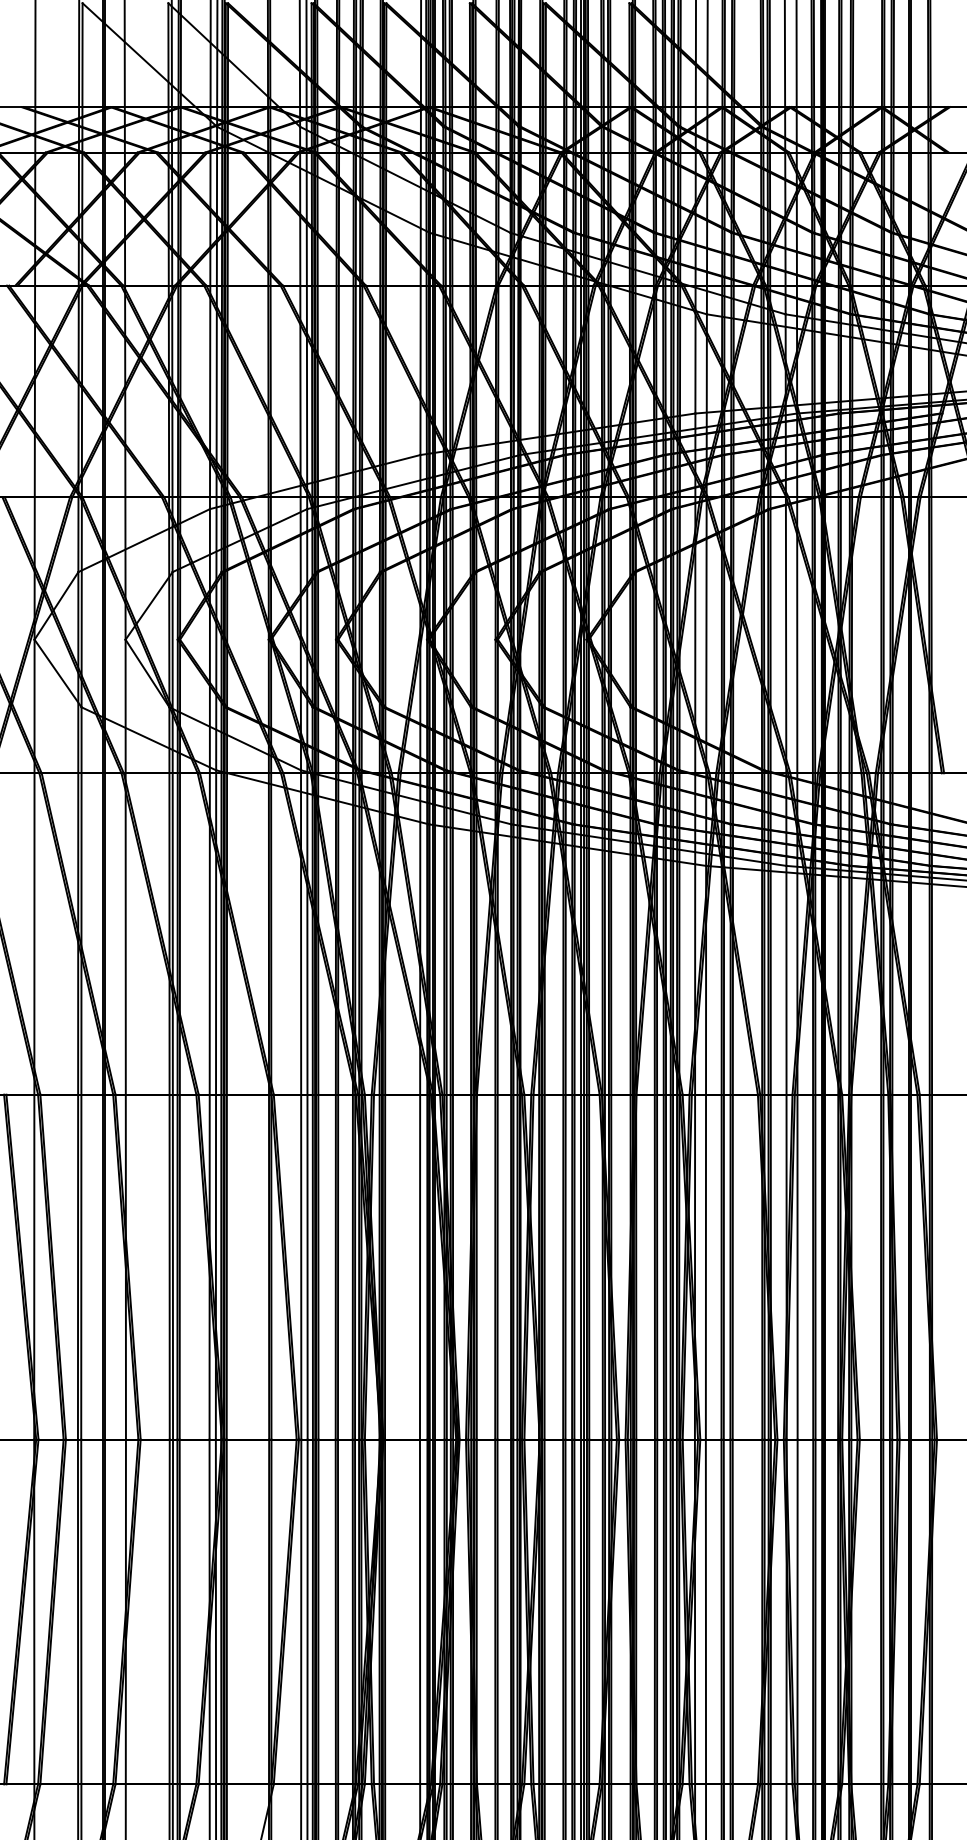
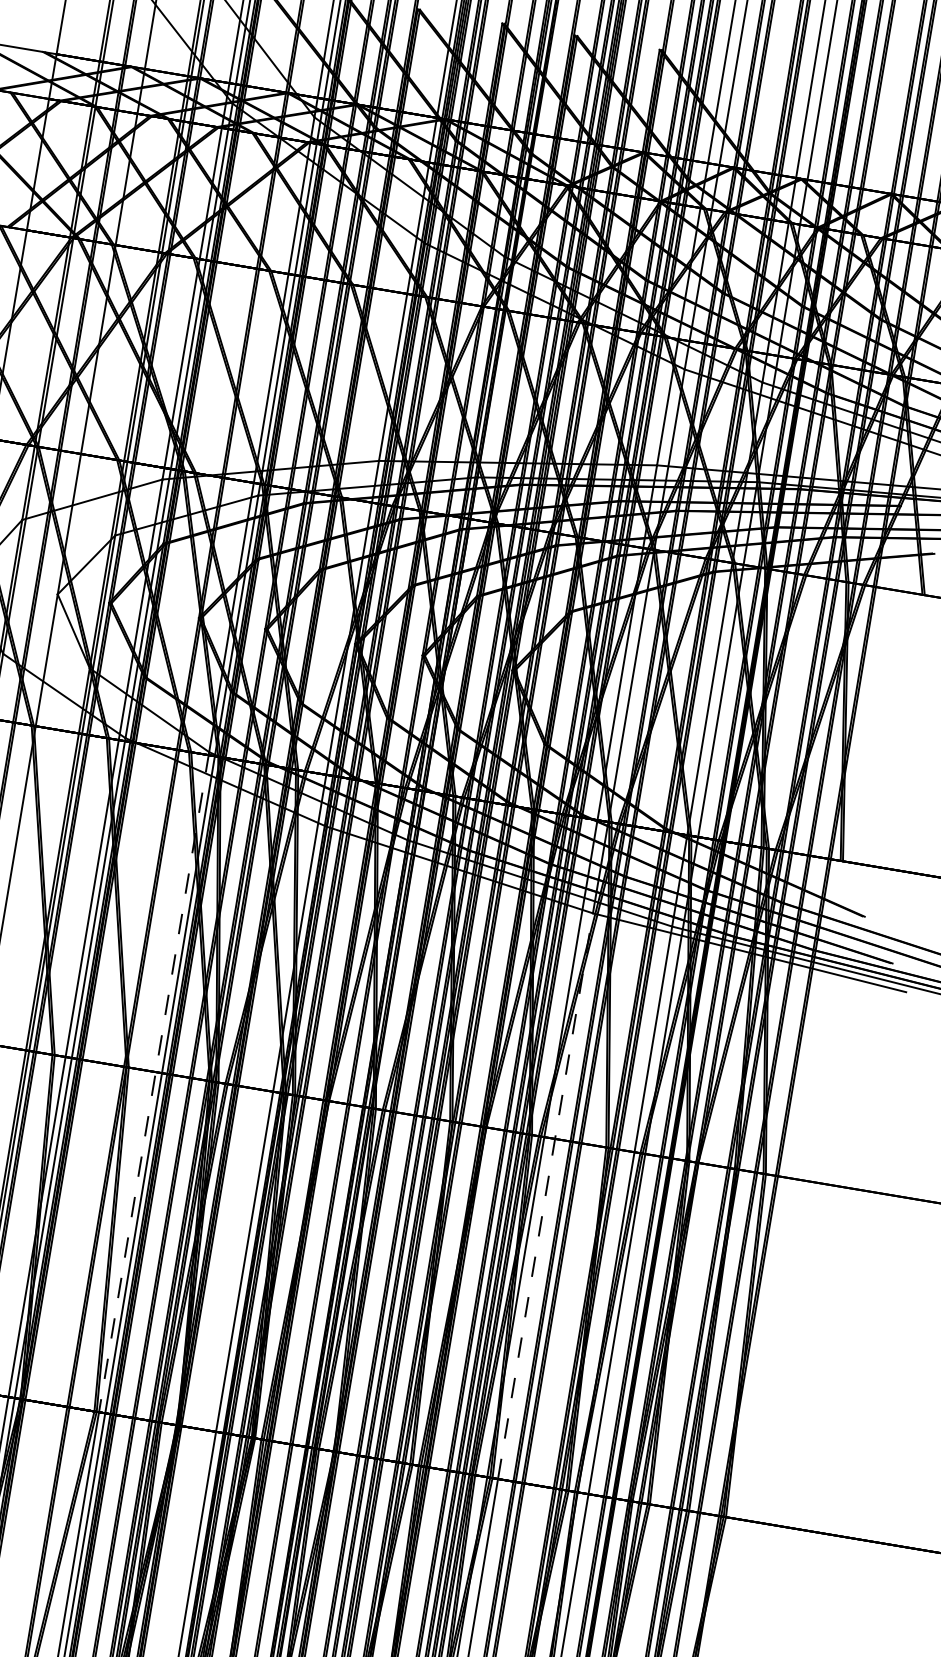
line: (301, 1104) -> (154, 1081), solid -> dashed
line: (705, 1152) -> (545, 1195), solid -> dashed

